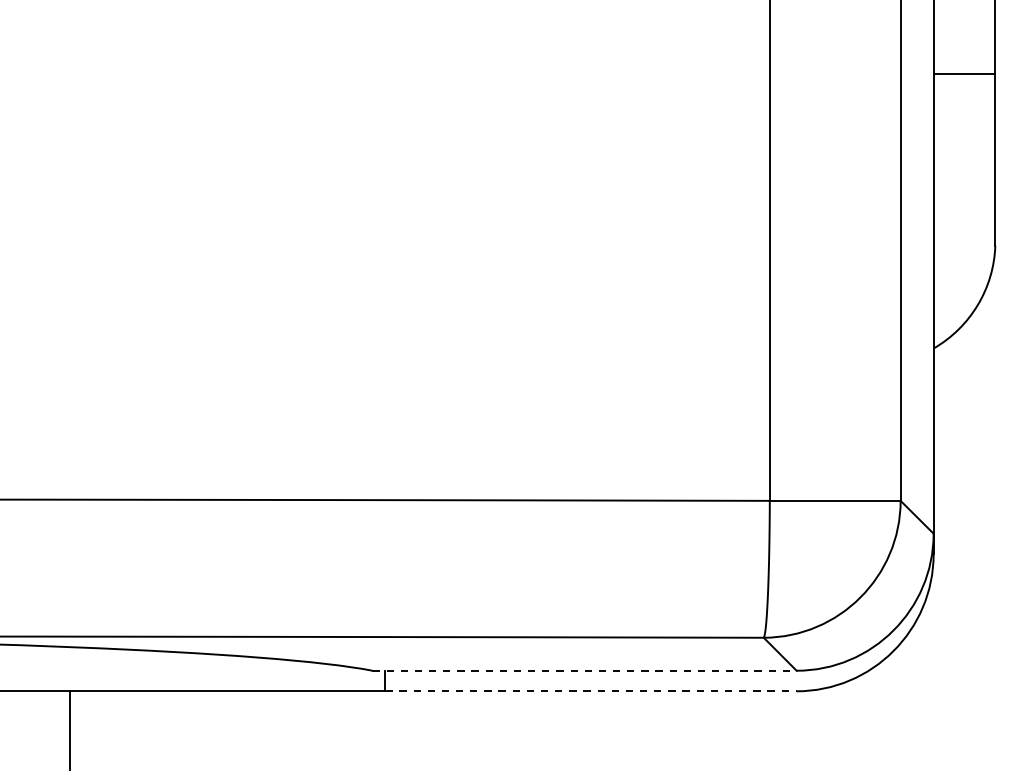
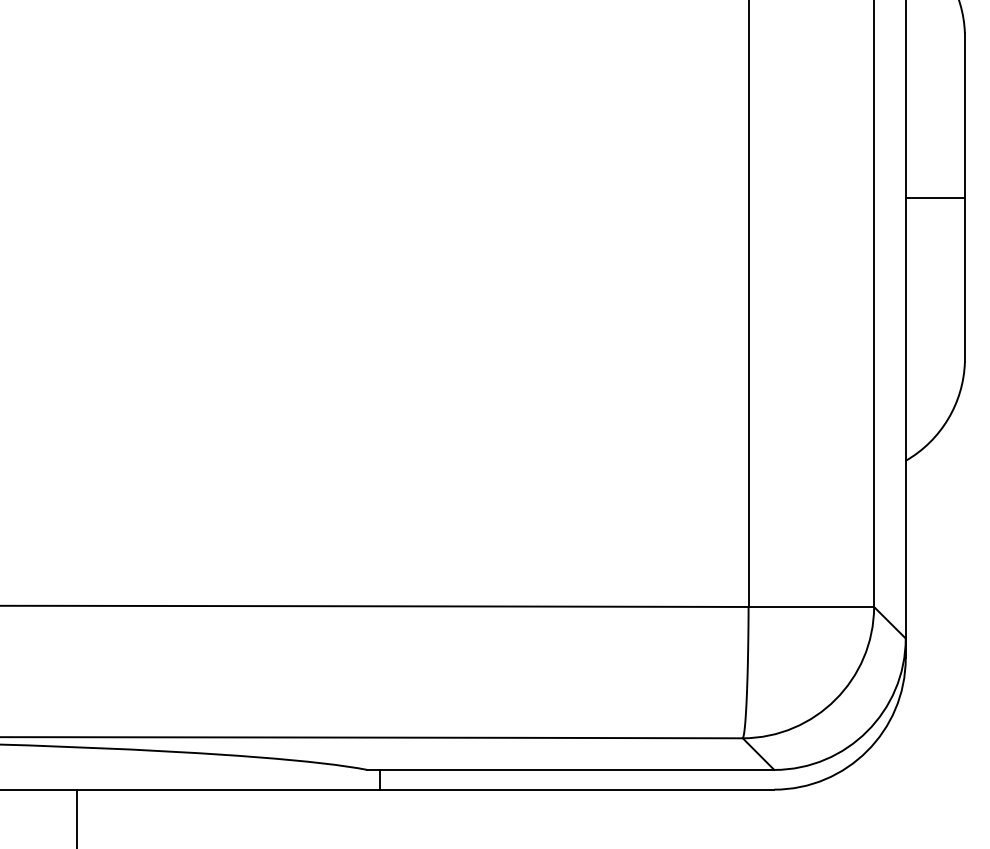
line: (585, 670) -> (571, 769), dashed -> solid
line: (591, 691) -> (577, 789), dashed -> solid

